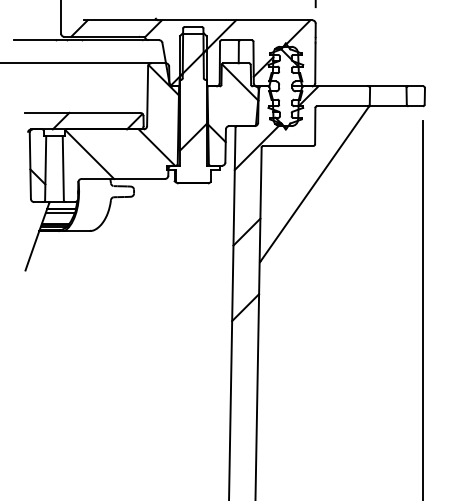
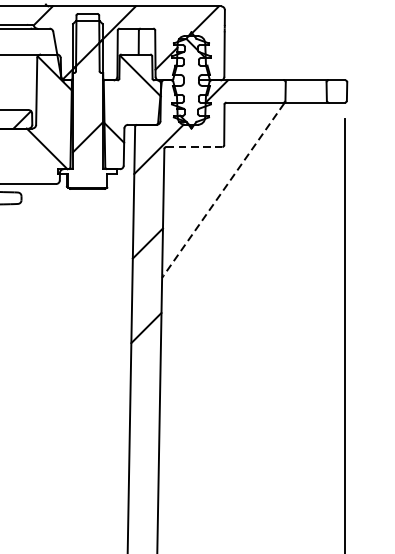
line: (288, 145) -> (194, 146), solid -> dashed
line: (314, 183) -> (223, 189), solid -> dashed

